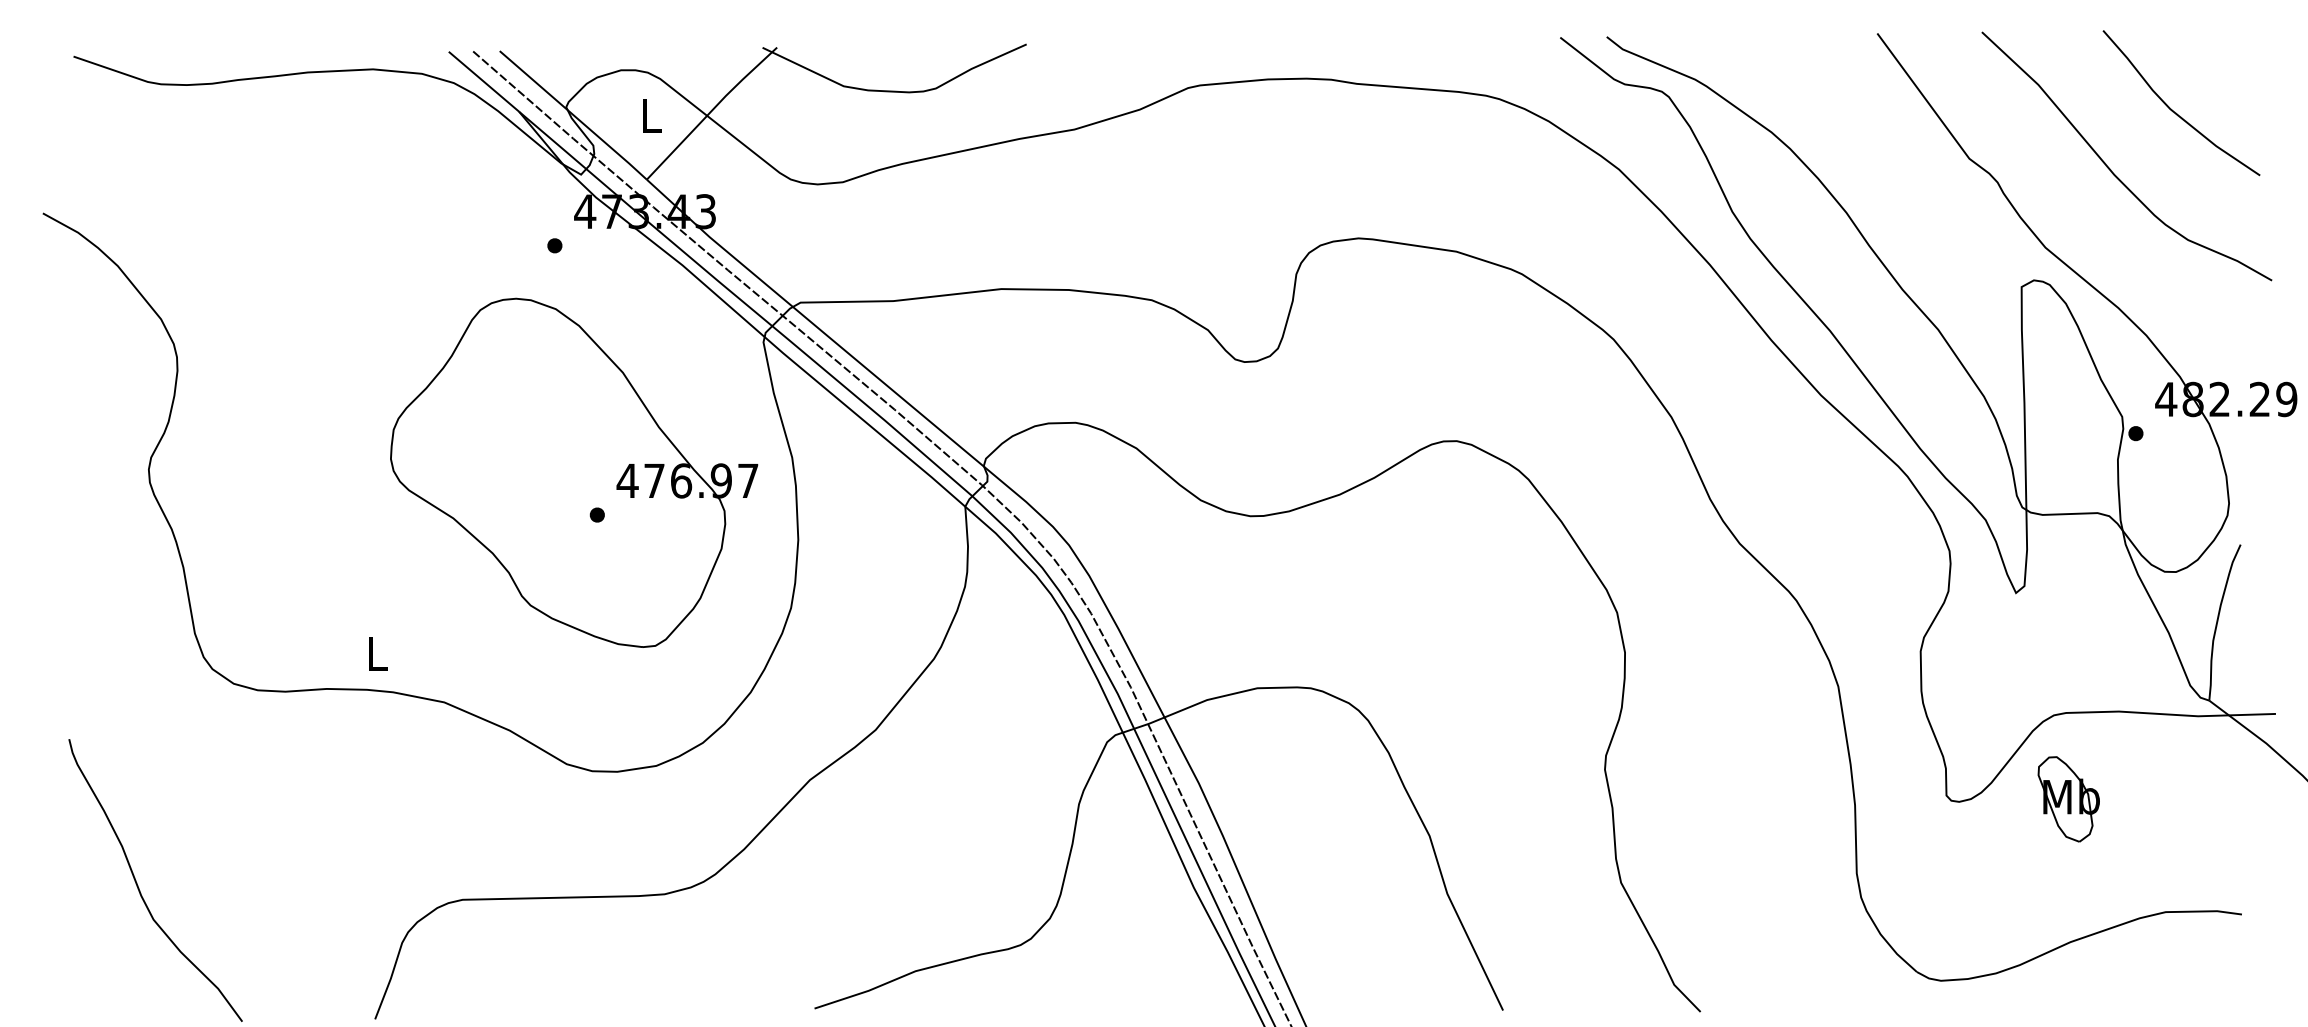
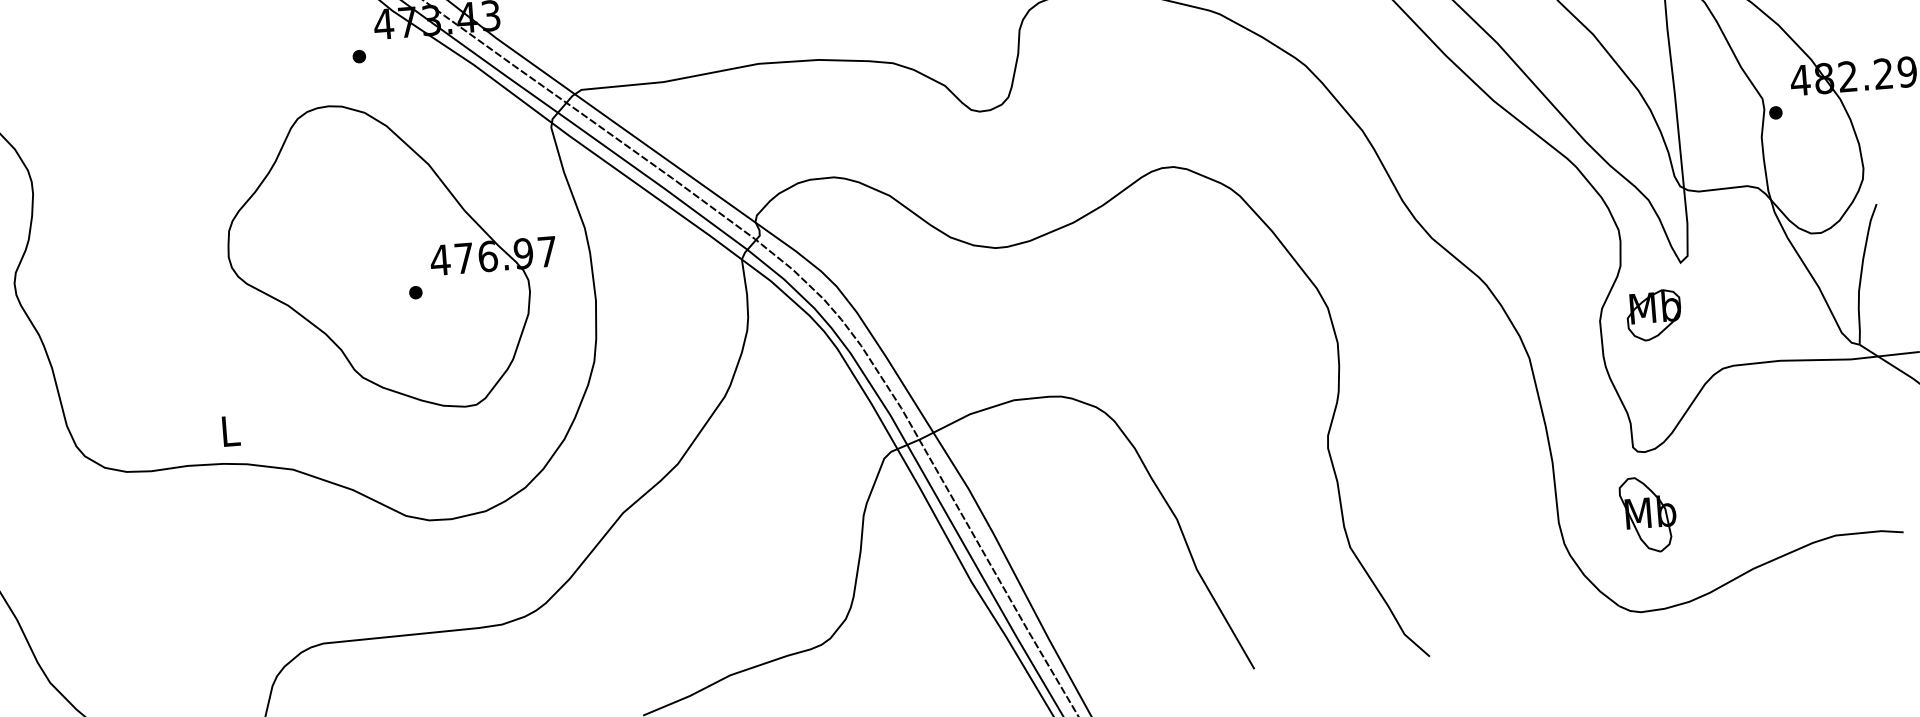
part: (1981, 649) -> (1653, 315), added
part: (2068, 799) -> (1648, 514), moved

